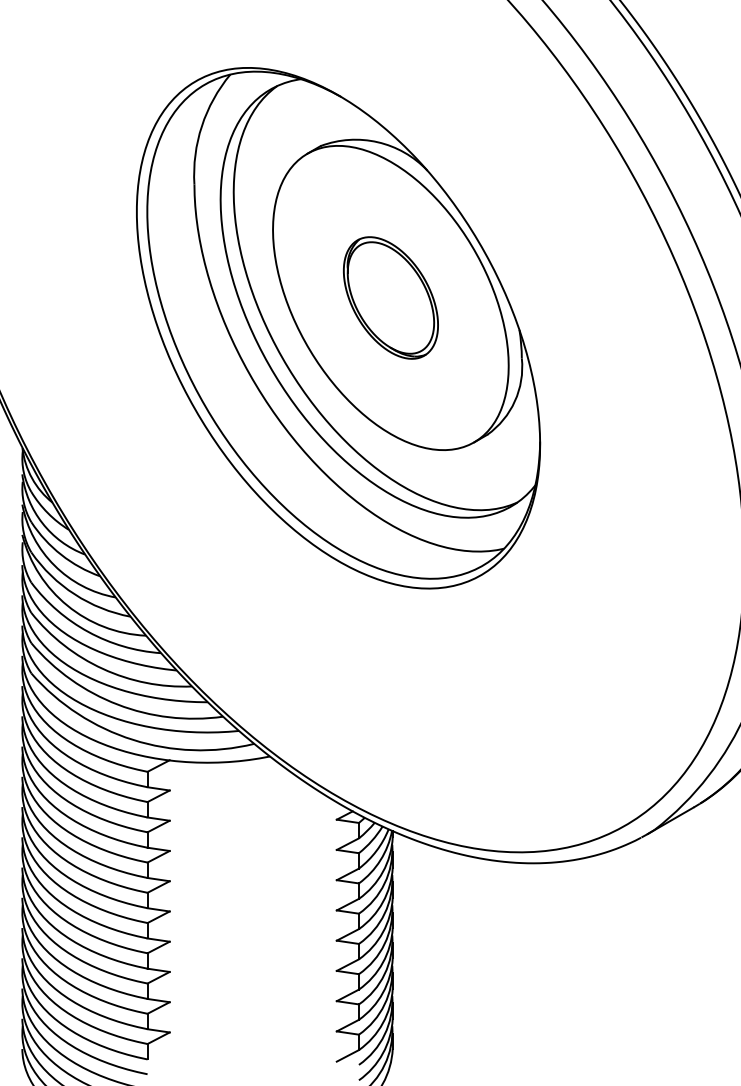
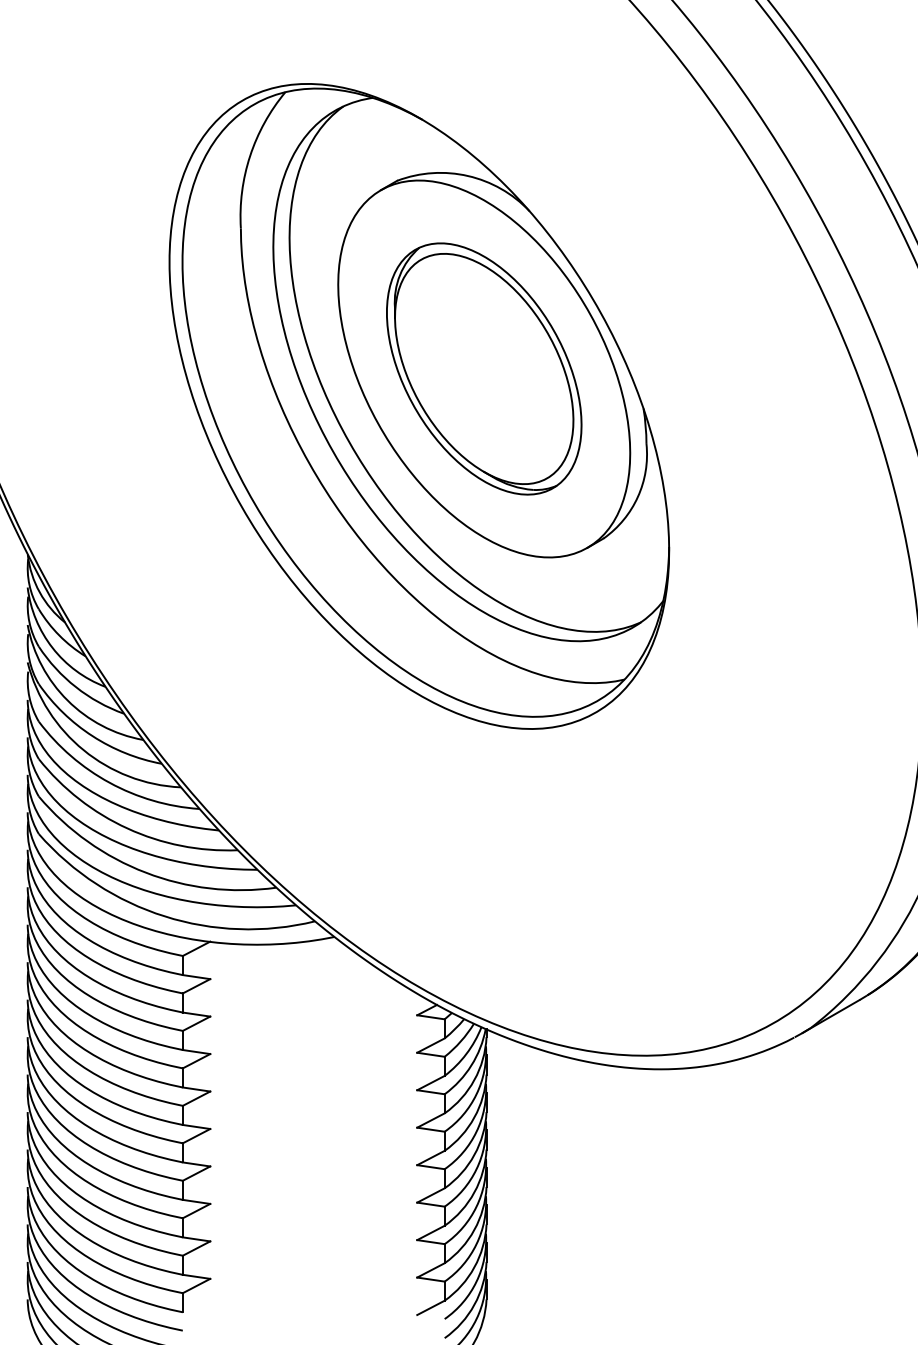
part: (391, 297) -> (484, 368), size x1.67

